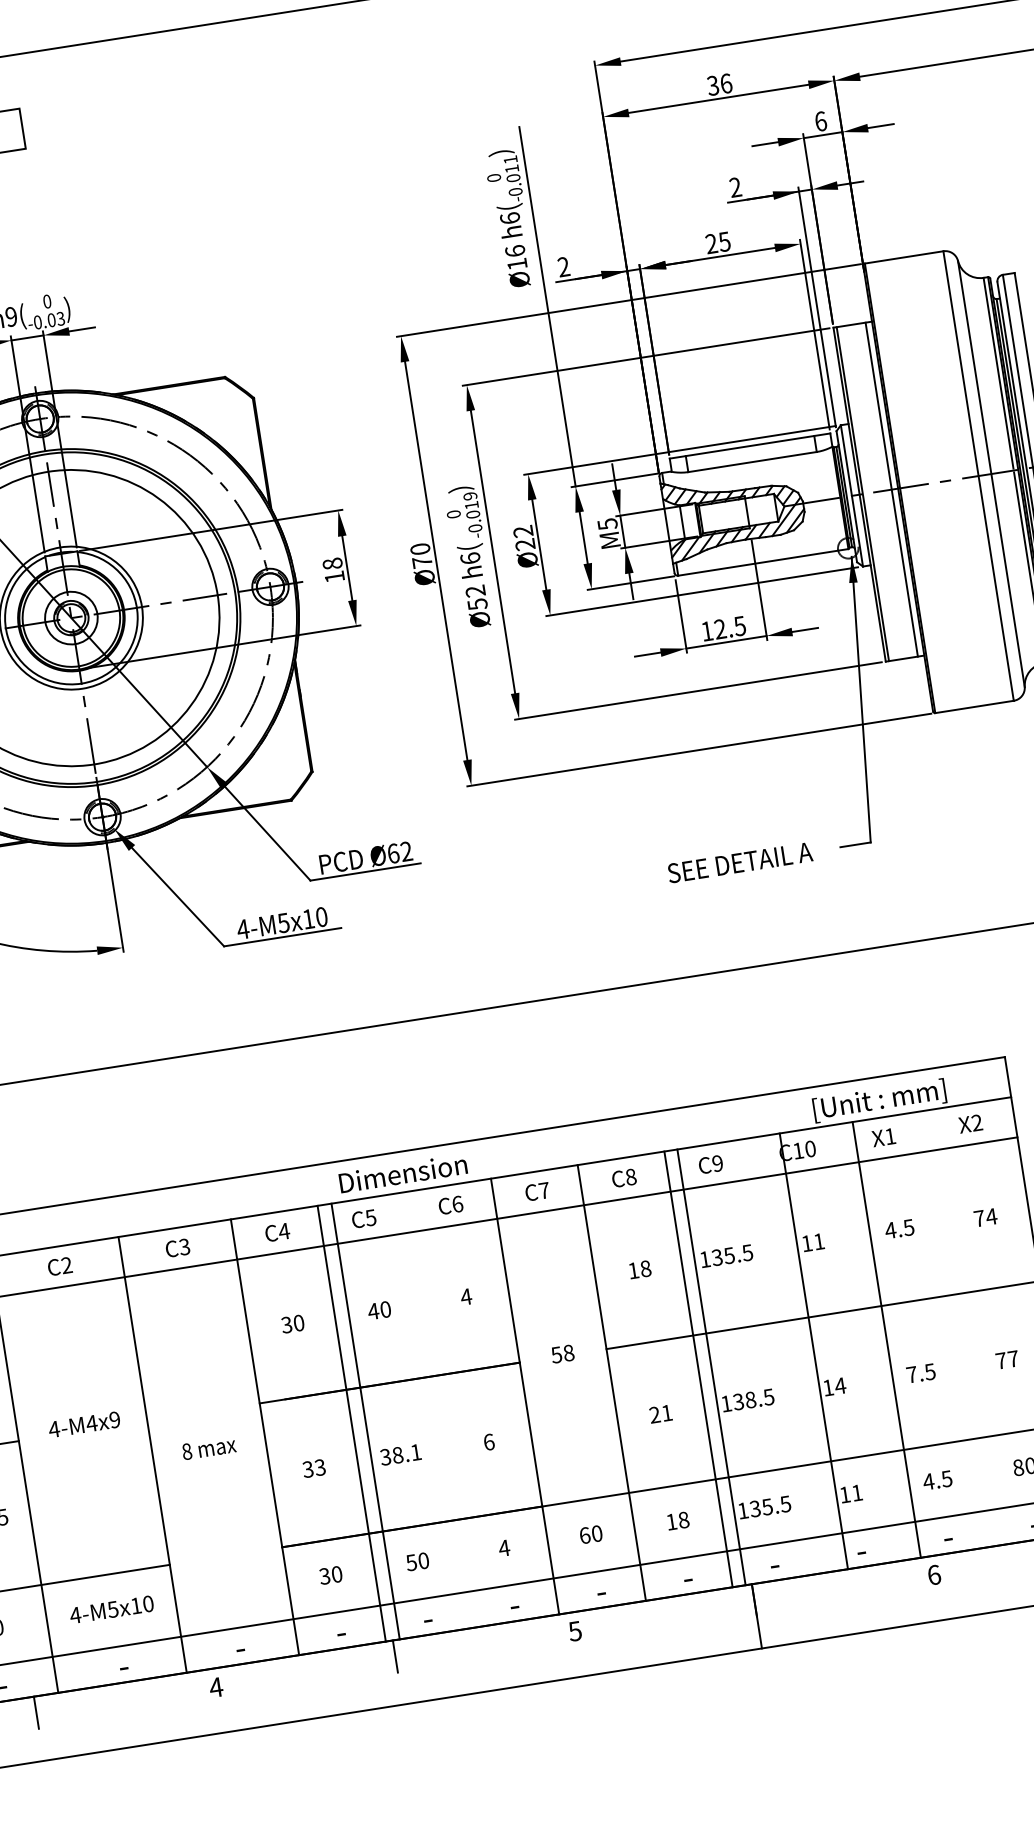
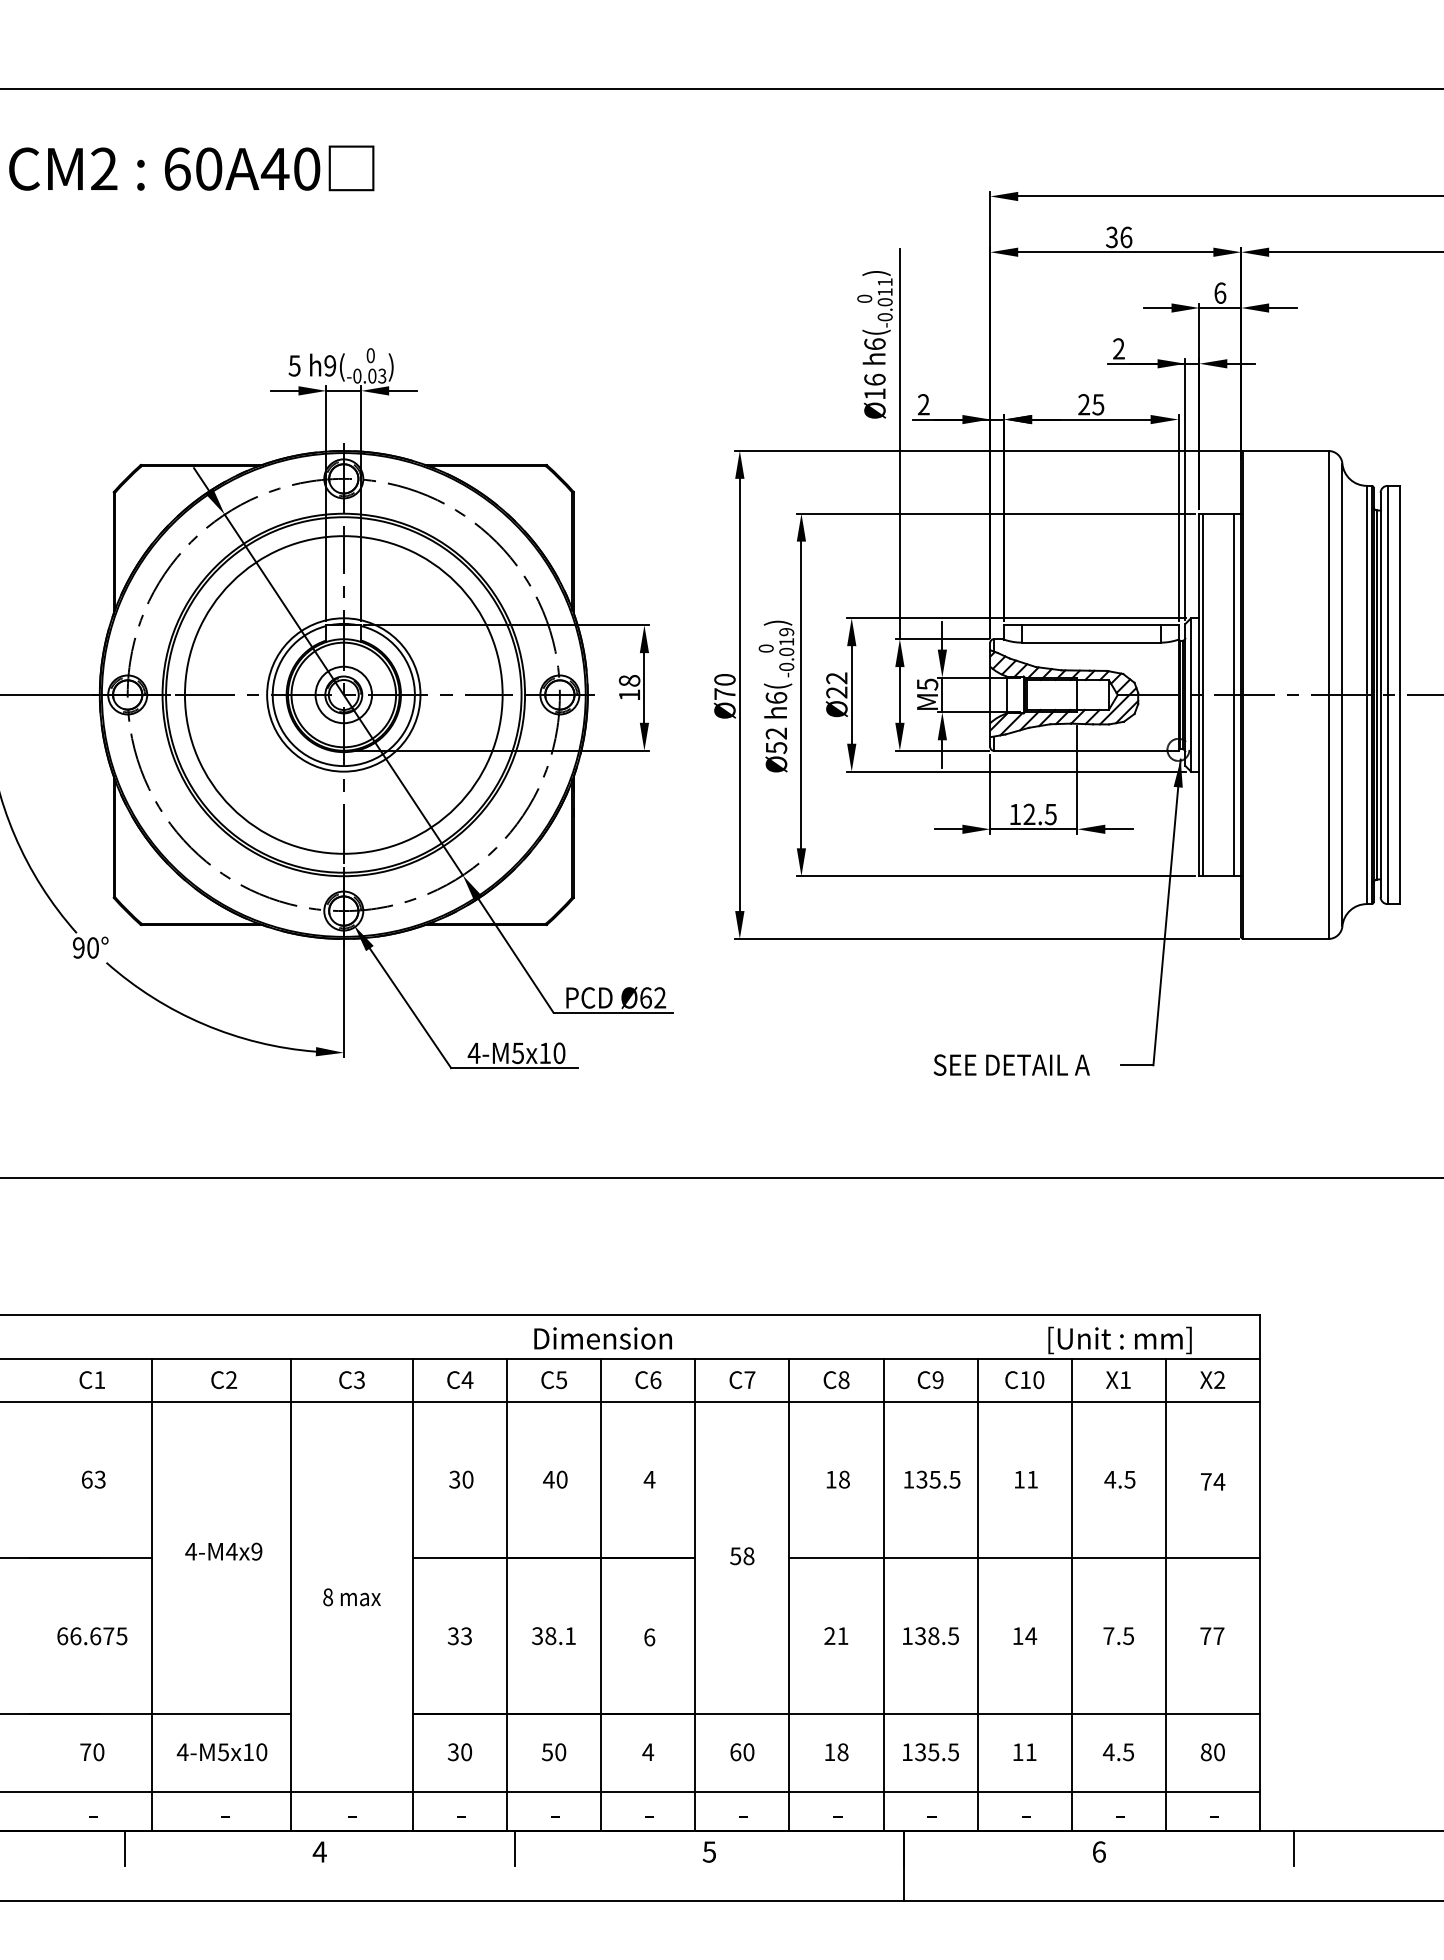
line: (886, 1339) -> (1165, 1594), moved
line: (813, 1350) -> (1071, 1594), moved
line: (711, 1366) -> (977, 1594), moved
line: (365, 1421) -> (601, 1594), moved

